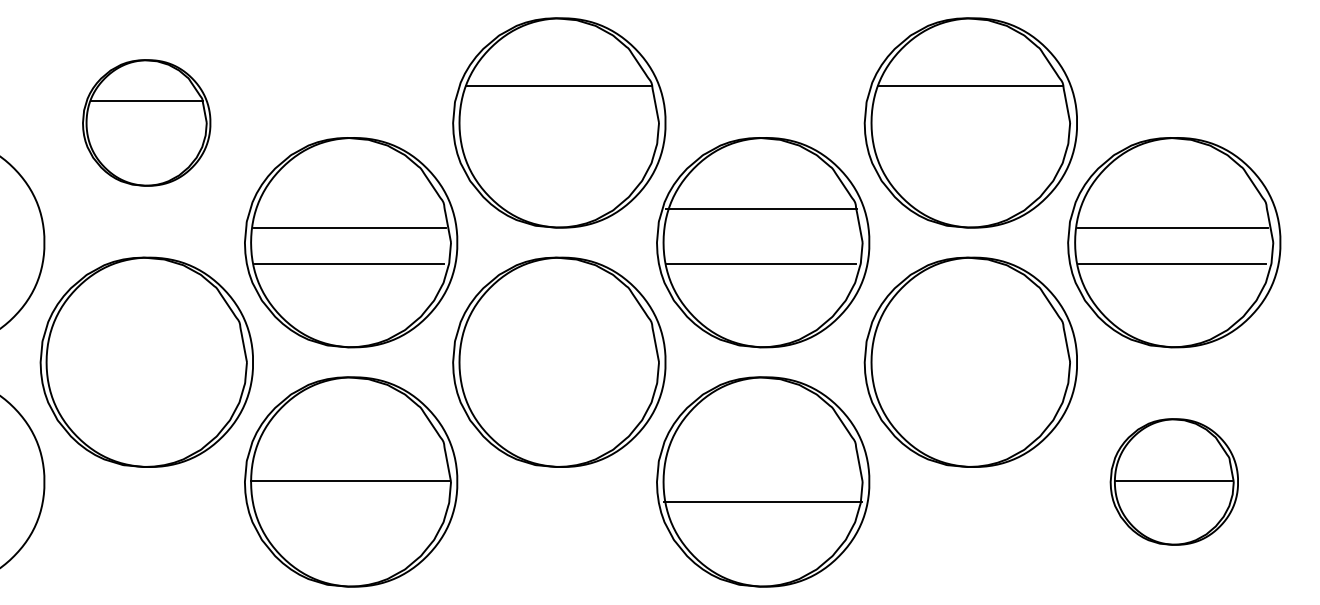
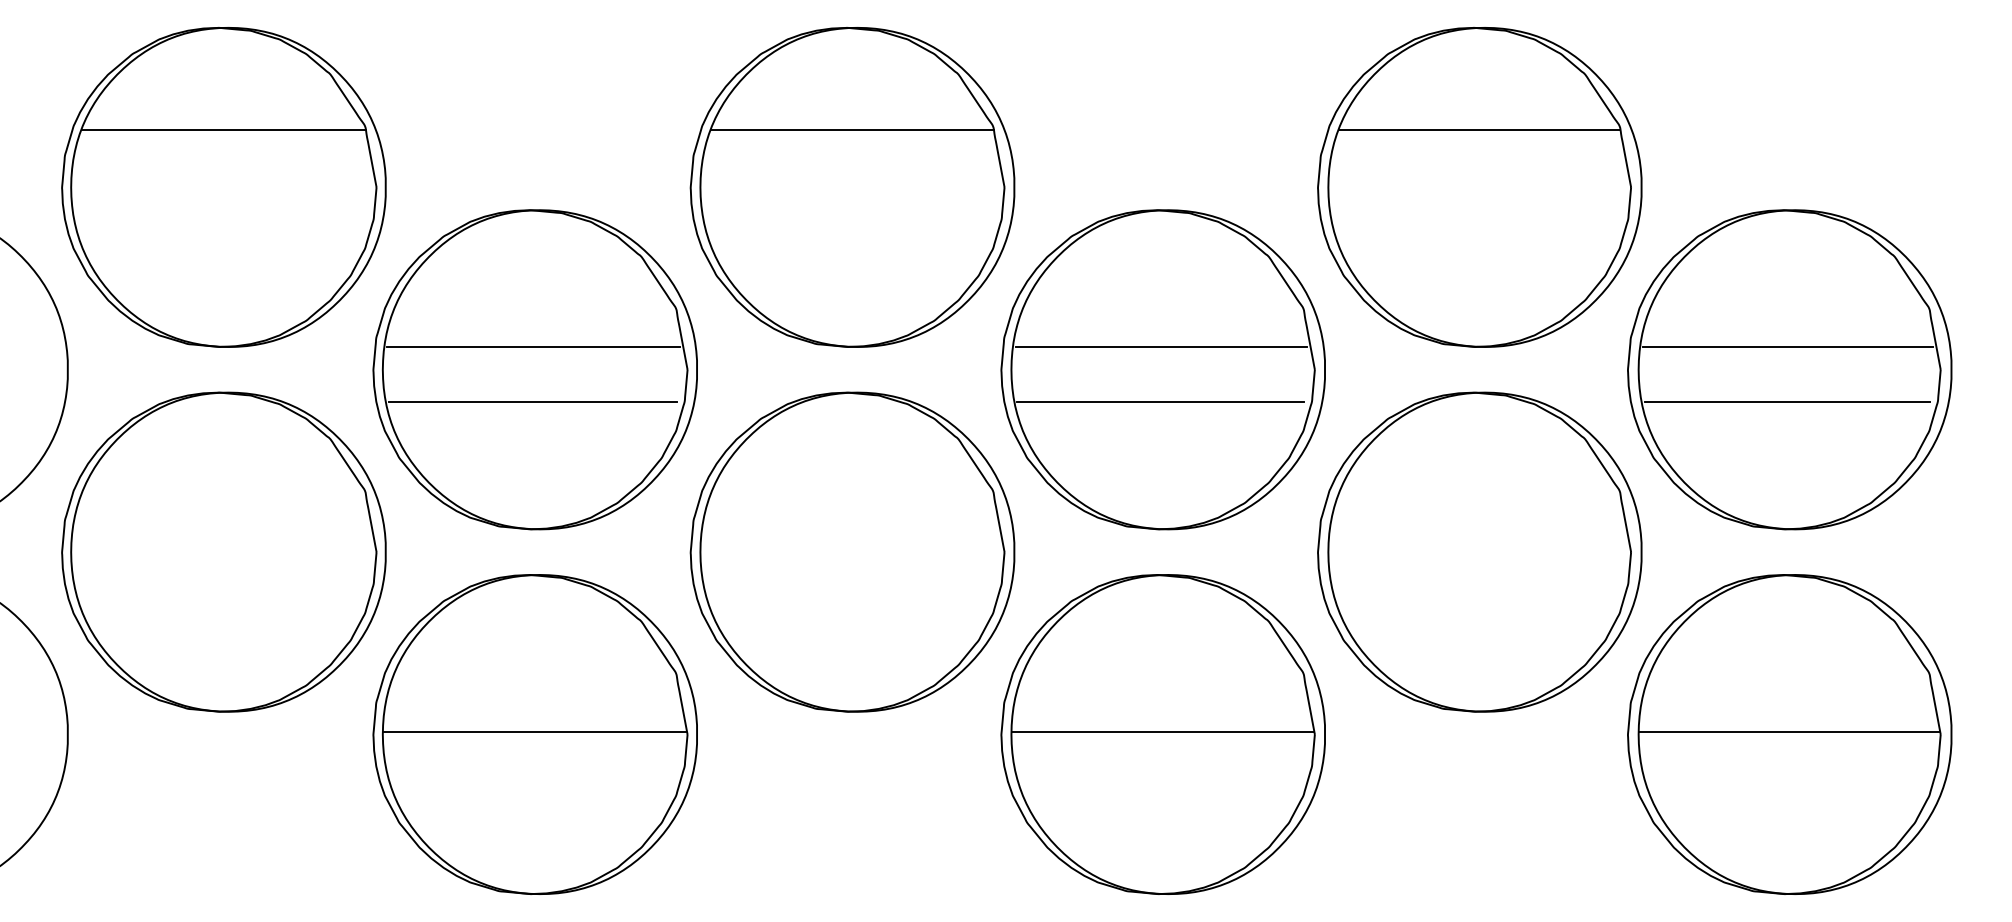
part: (146, 122) -> (223, 186), size x1.67
line: (761, 208) -> (1160, 346), moved
part: (1174, 481) -> (1790, 733), size x1.67
line: (762, 501) -> (1162, 732), moved

